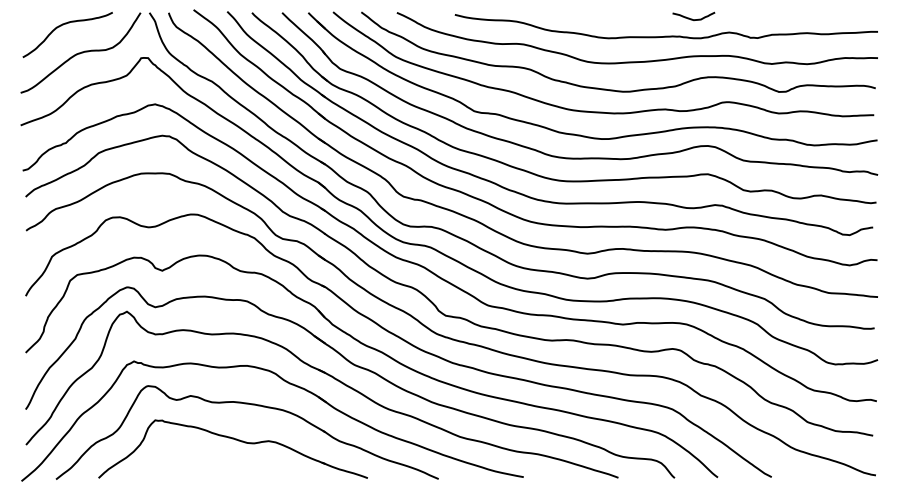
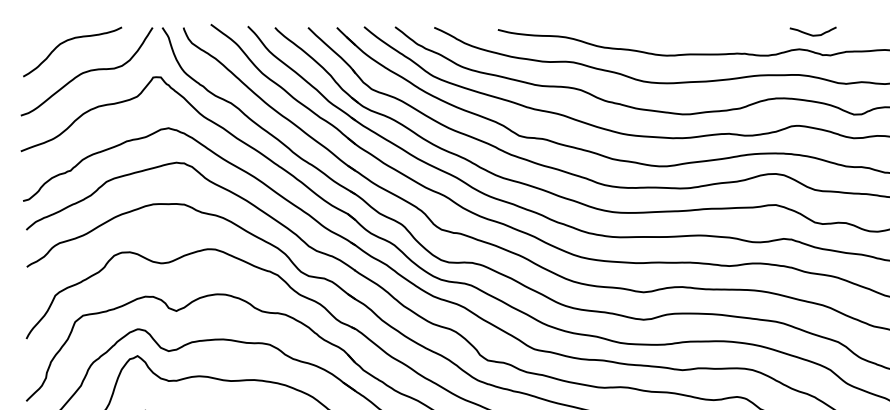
curve: (692, 18) -> (811, 33), moved

